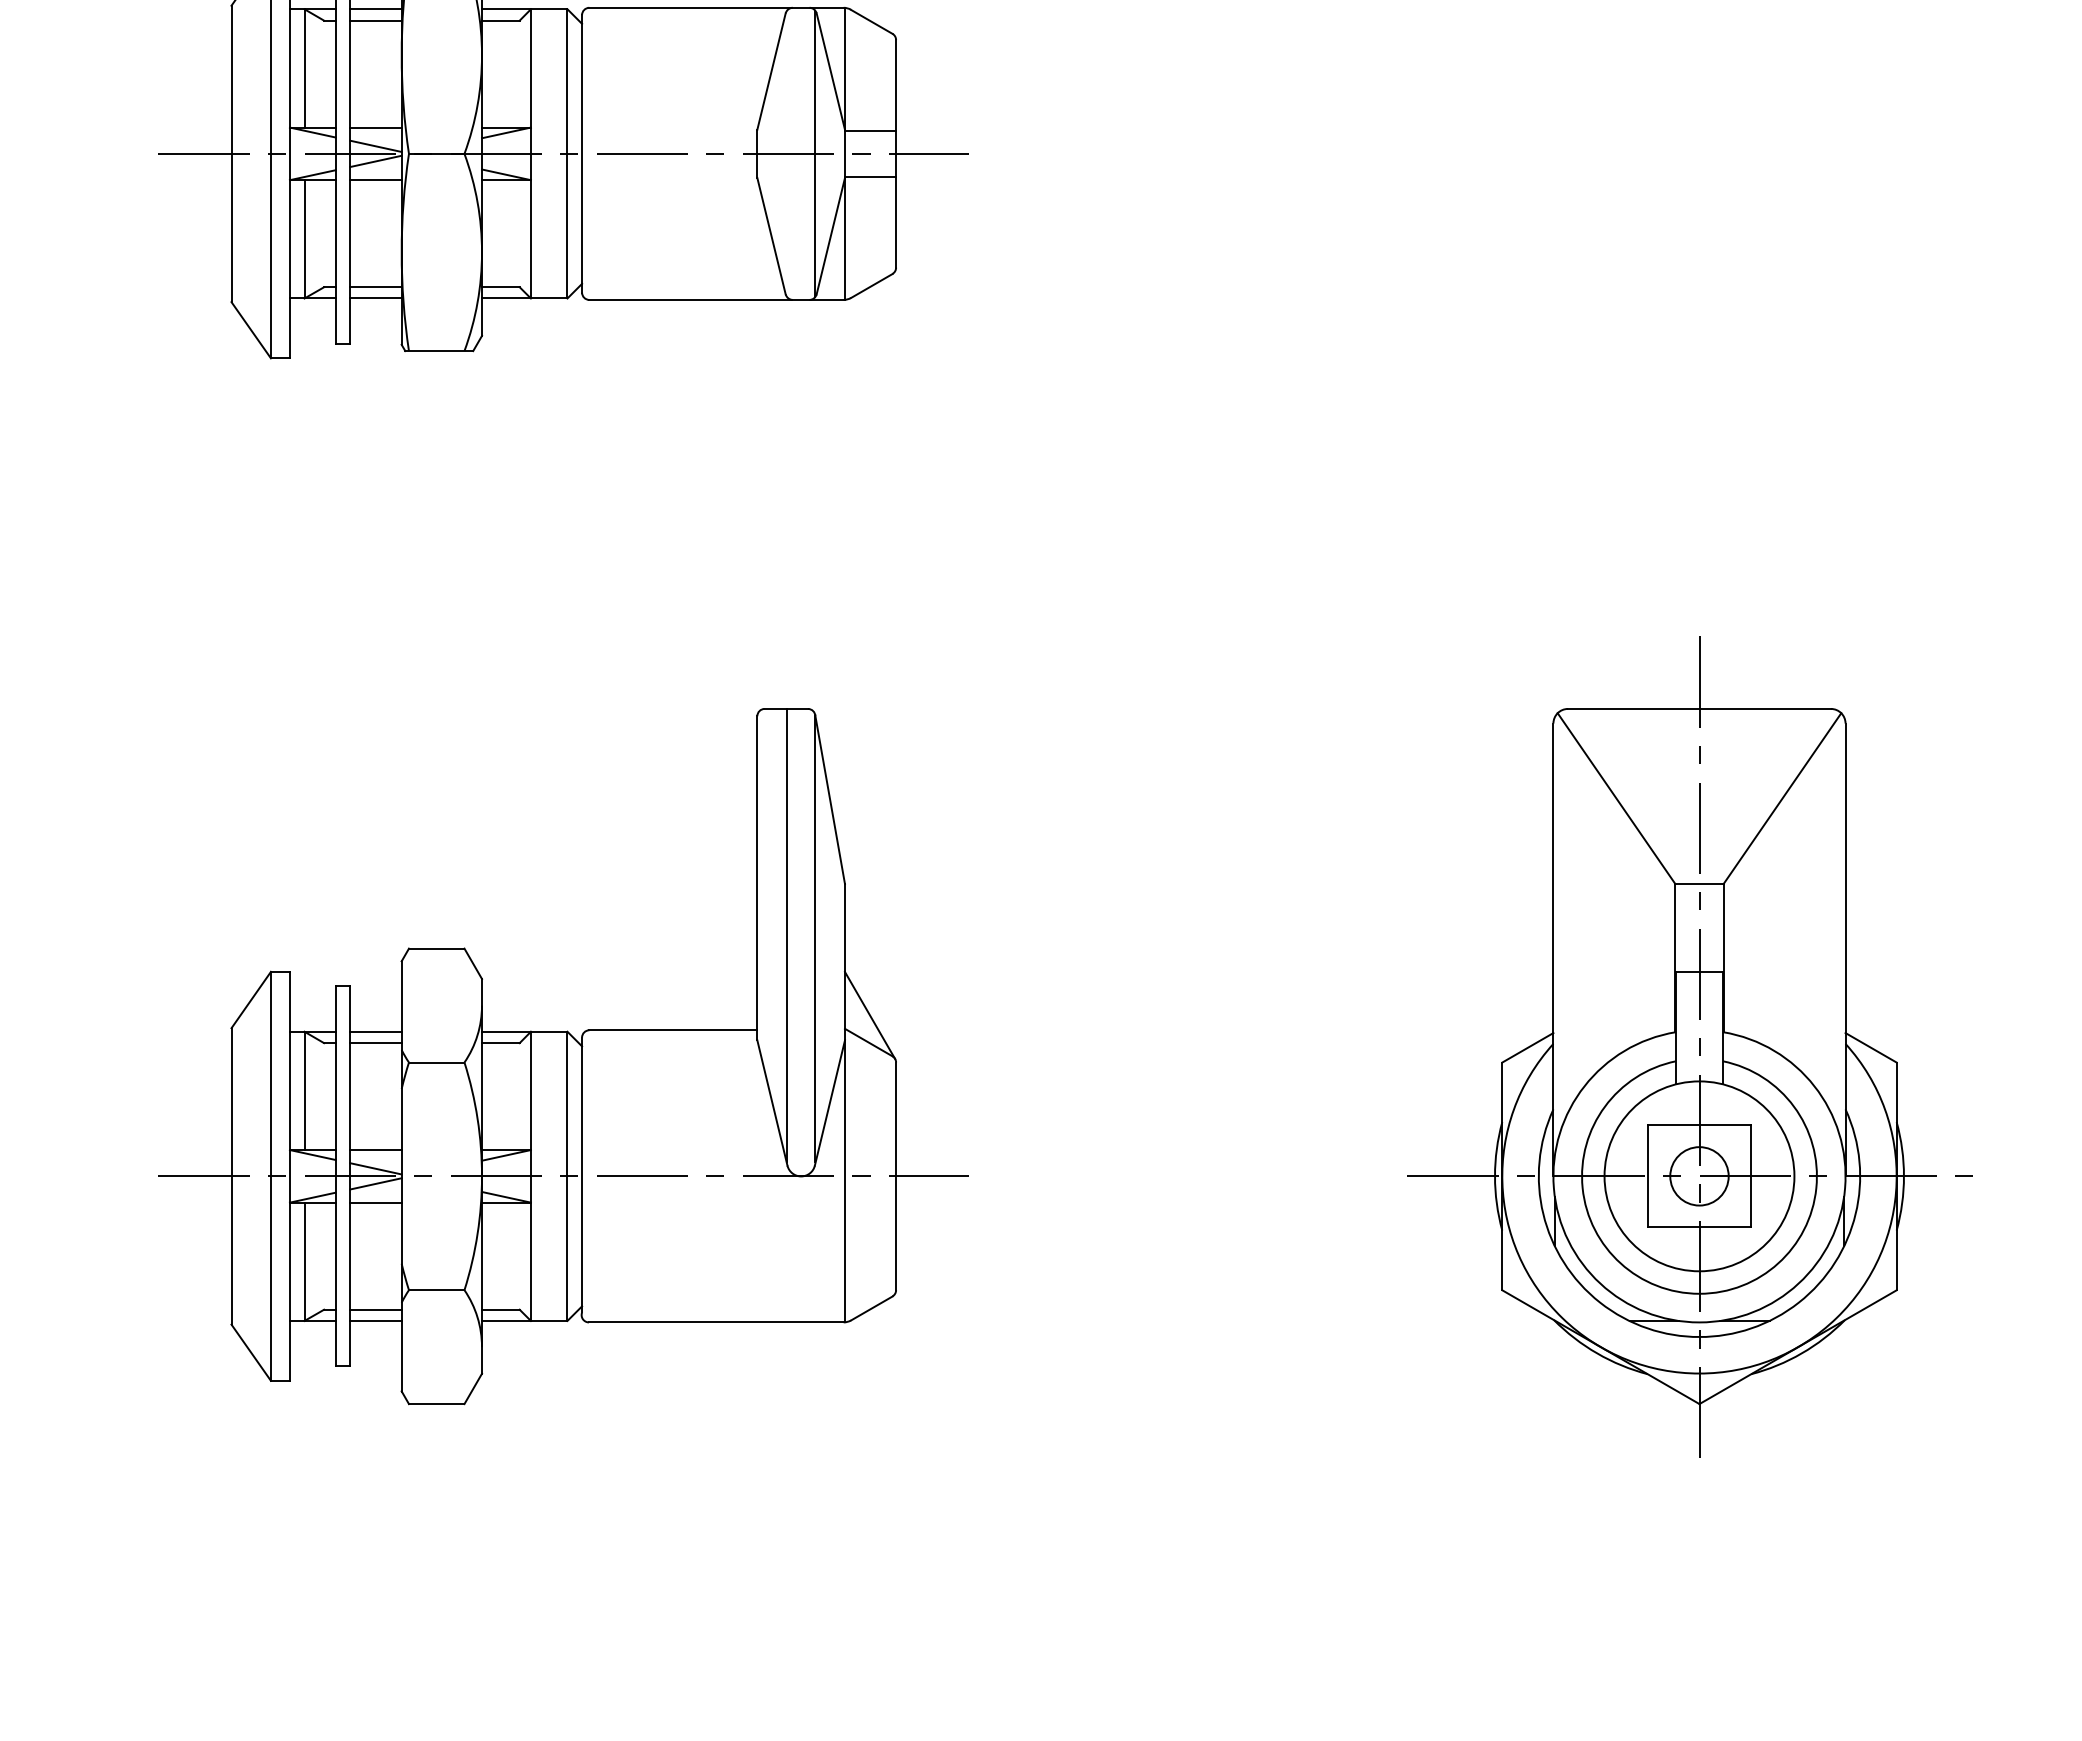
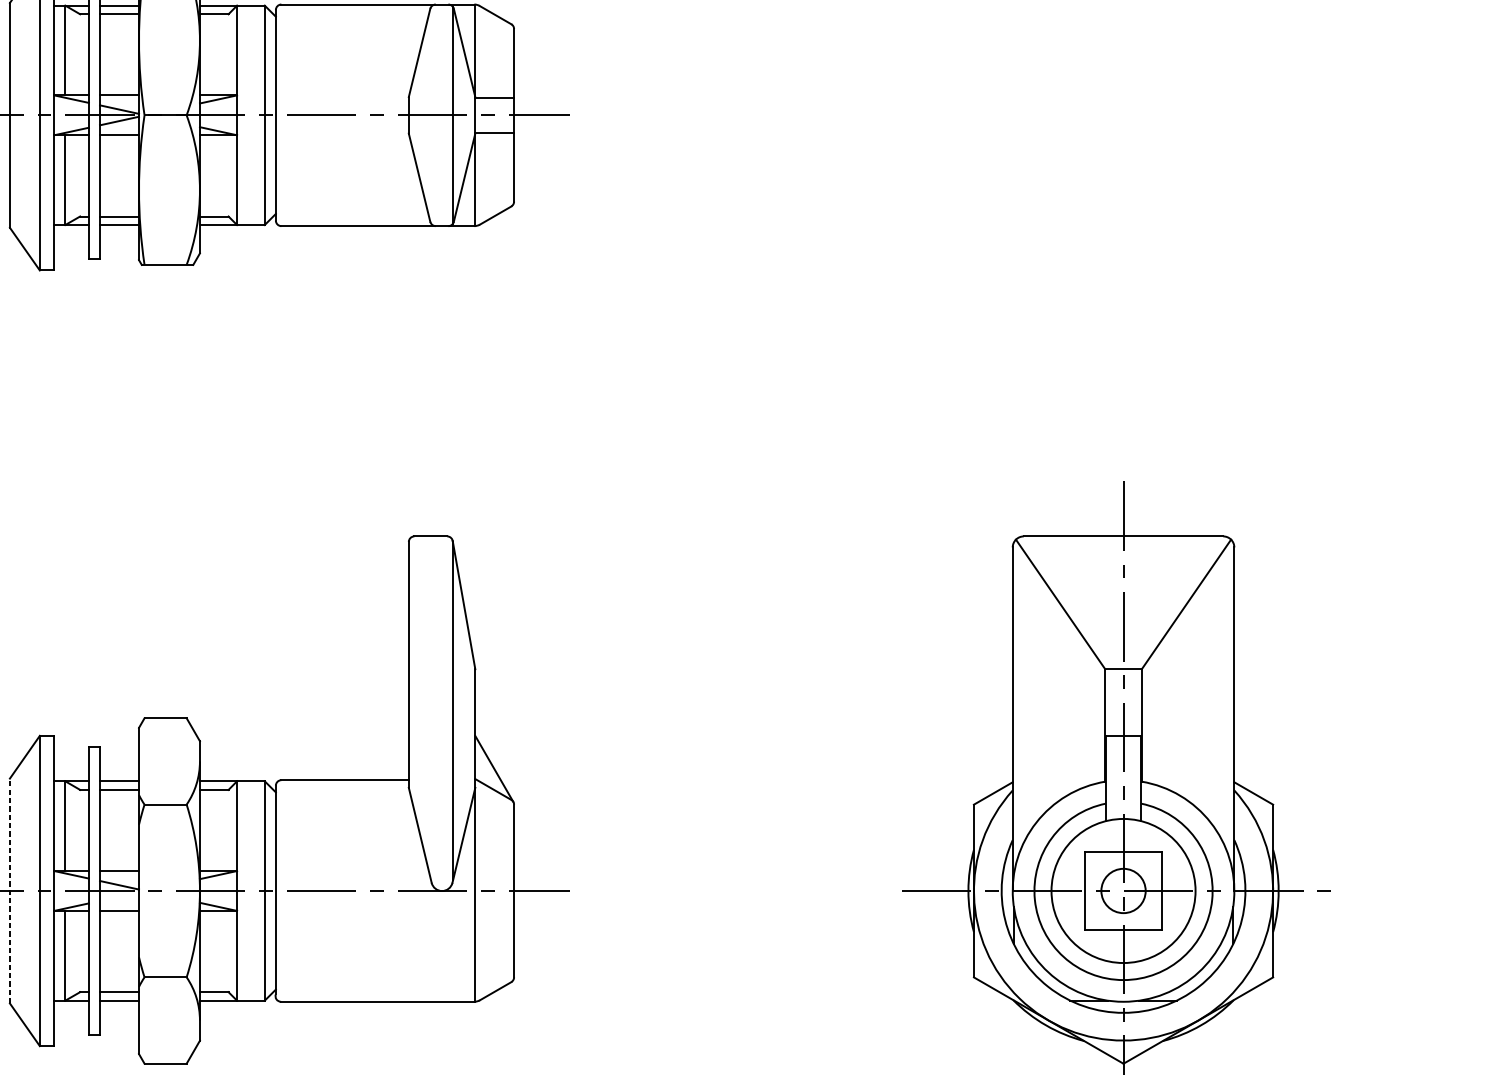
line: (787, 935) -> (431, 708), removed
line: (231, 1175) -> (9, 890), solid -> dashed
line: (375, 1183) -> (119, 896), removed

